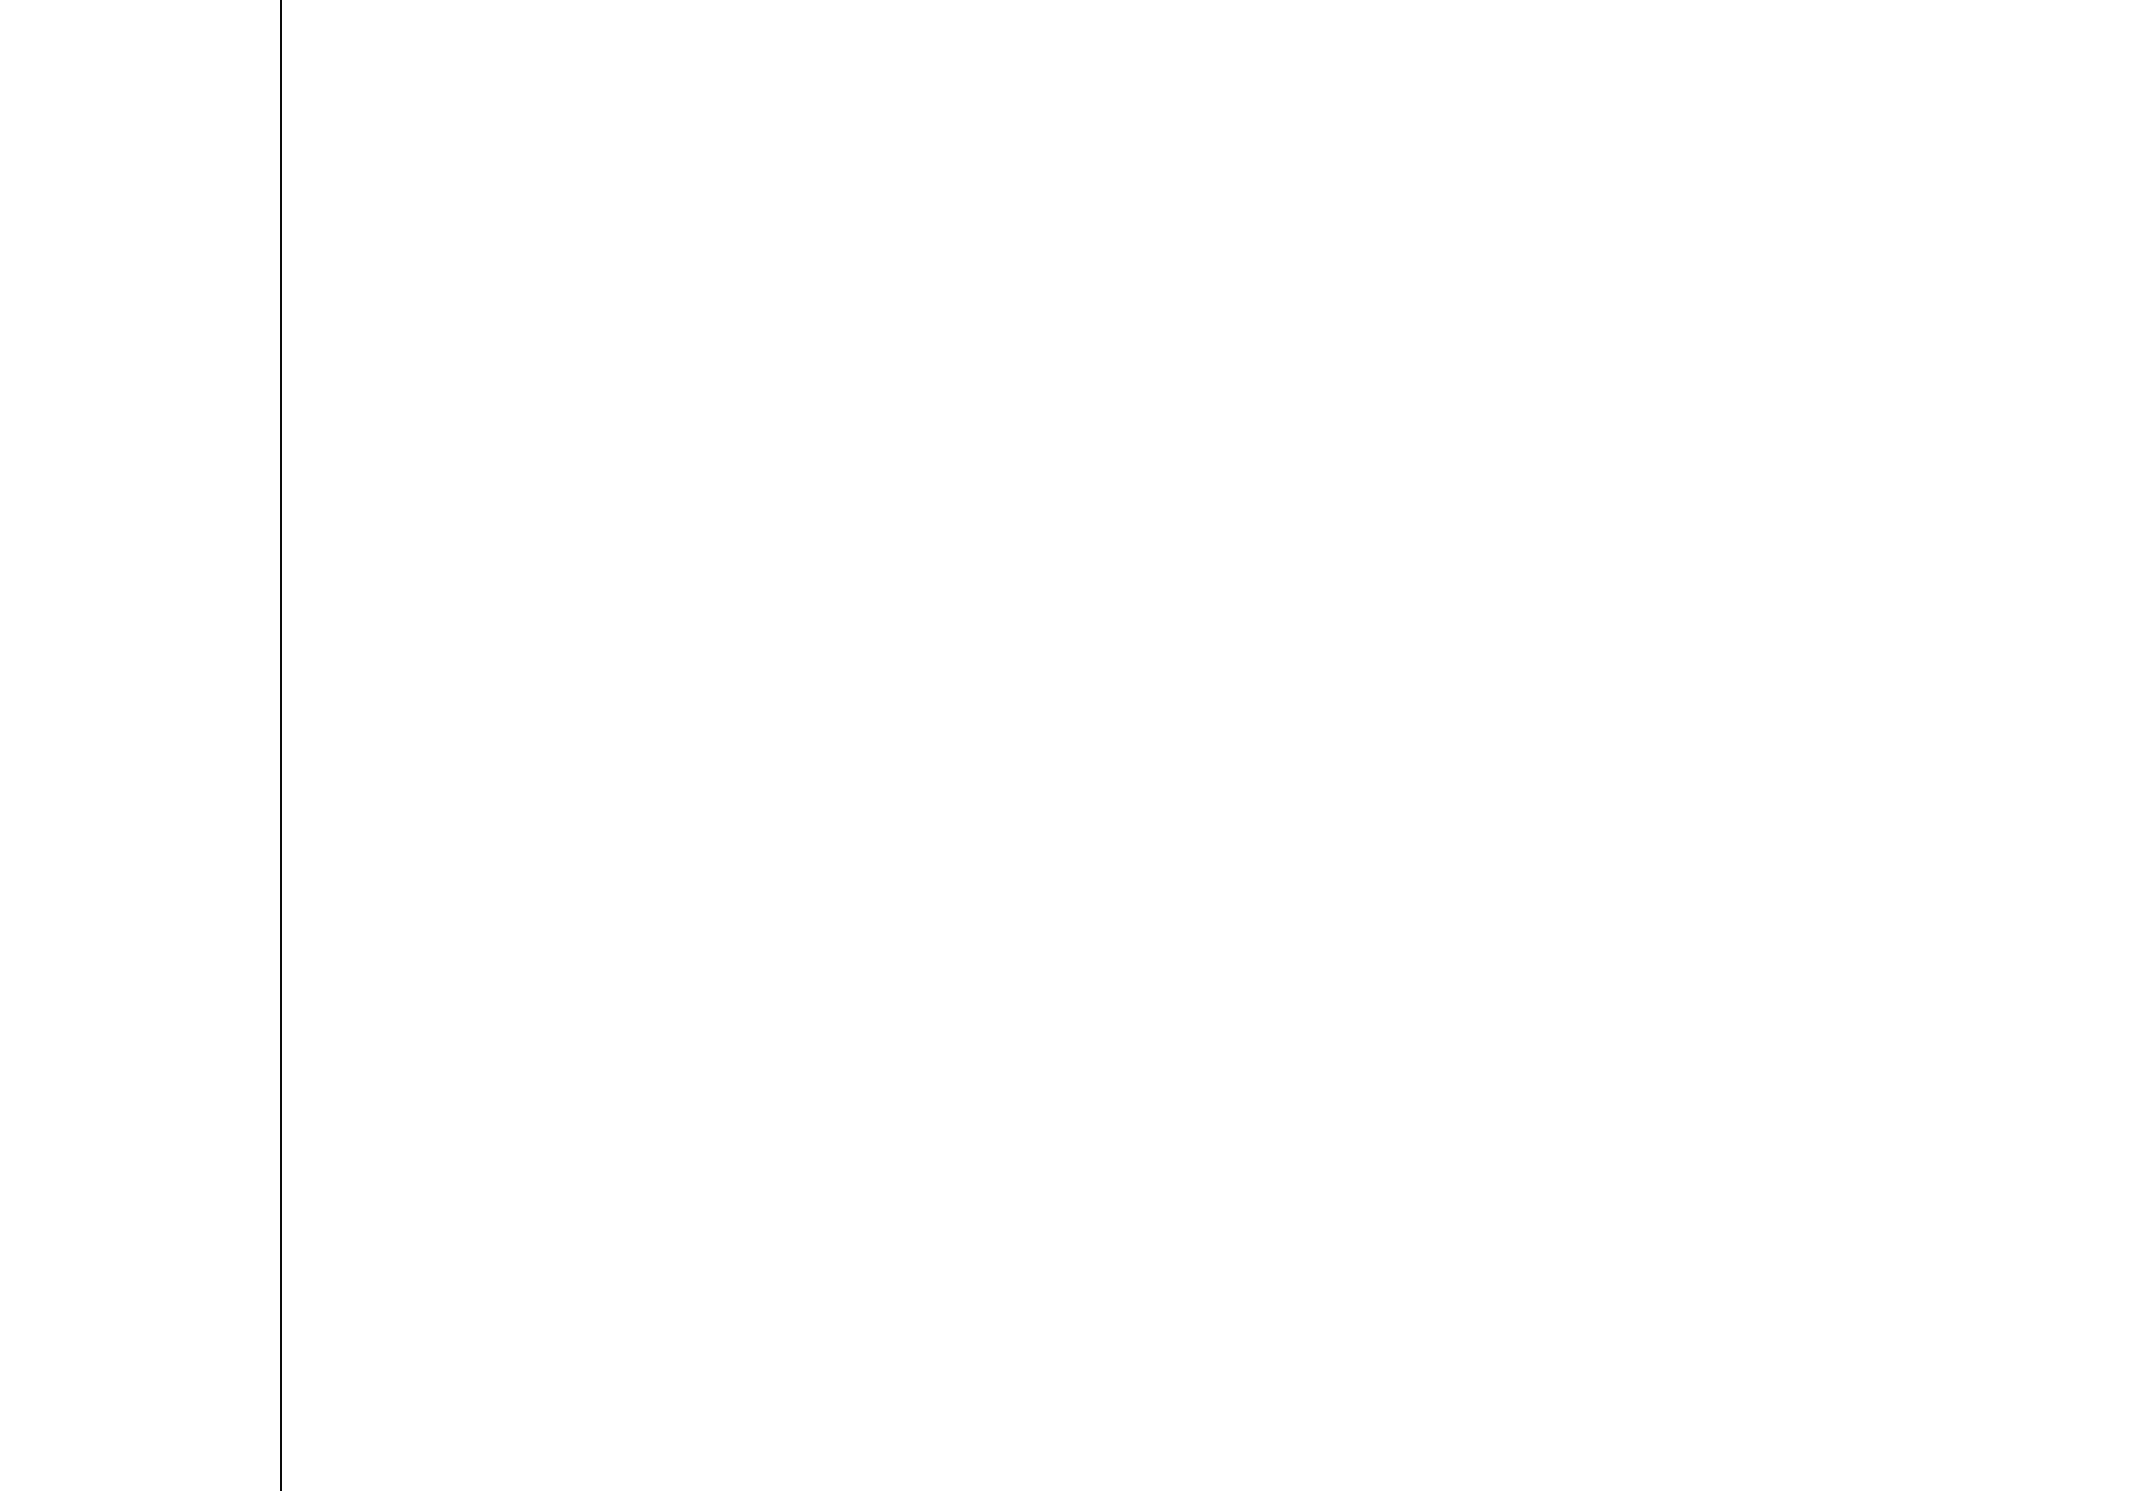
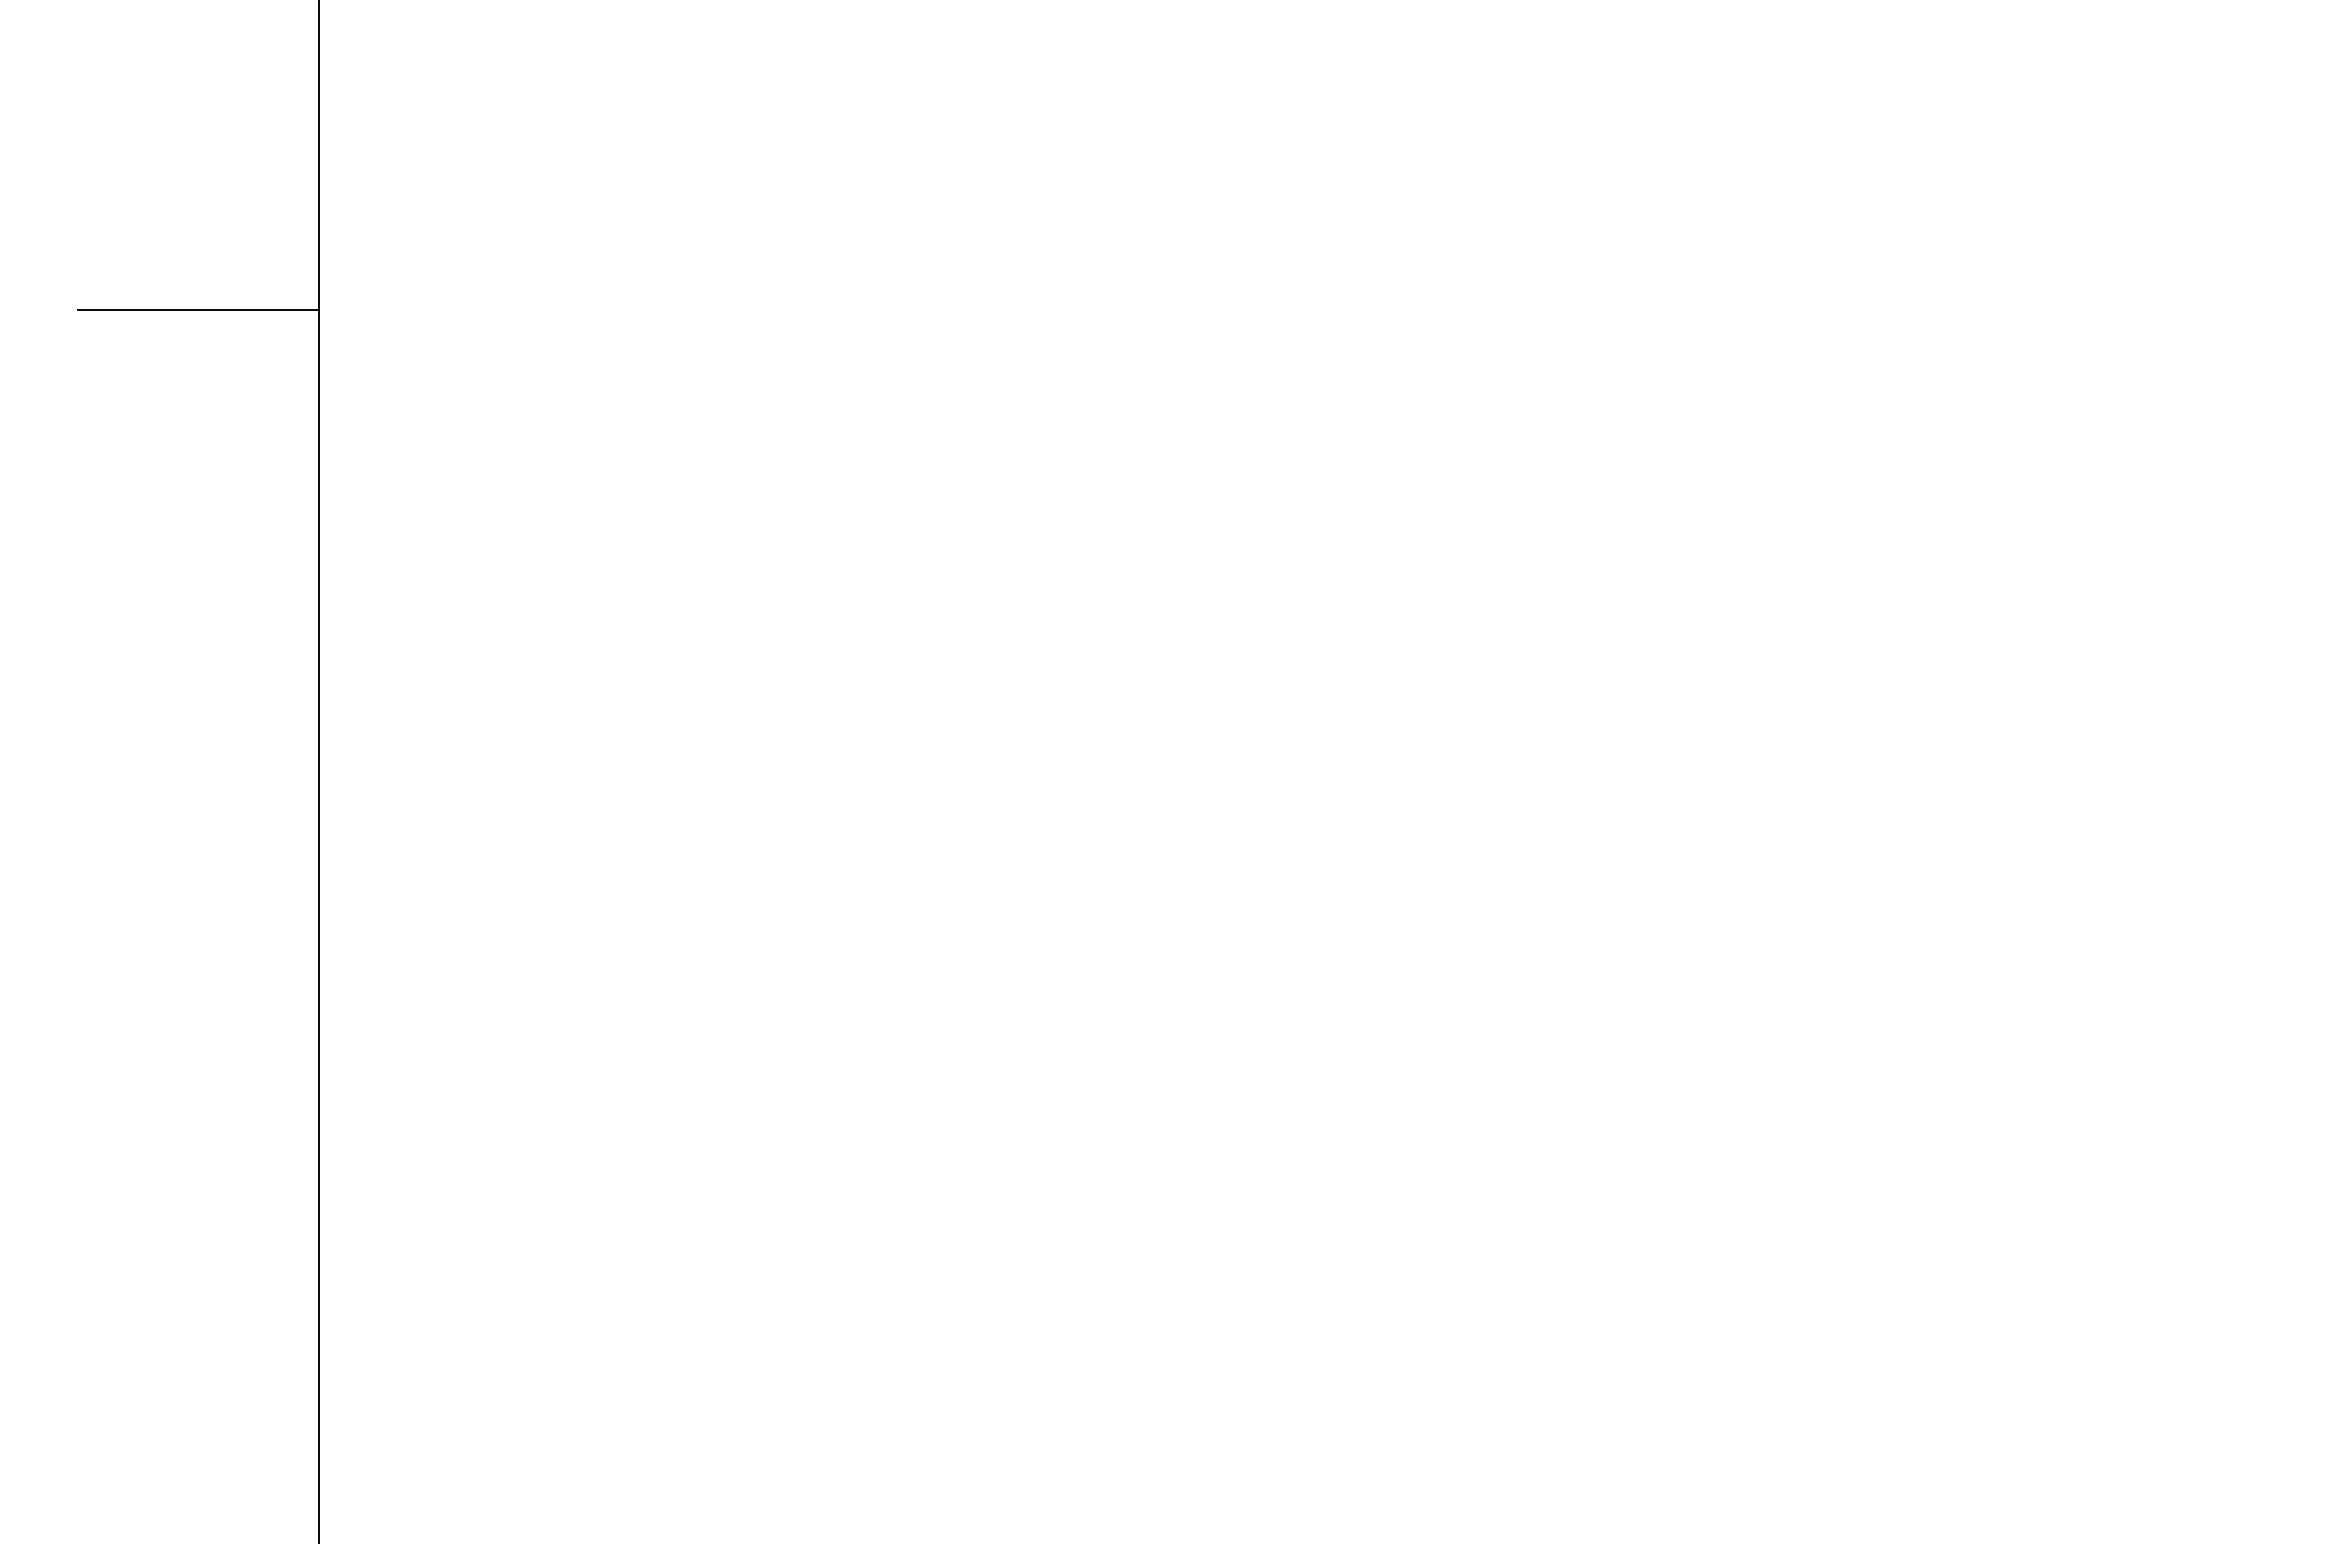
line: (153, 234) -> (198, 309), added

